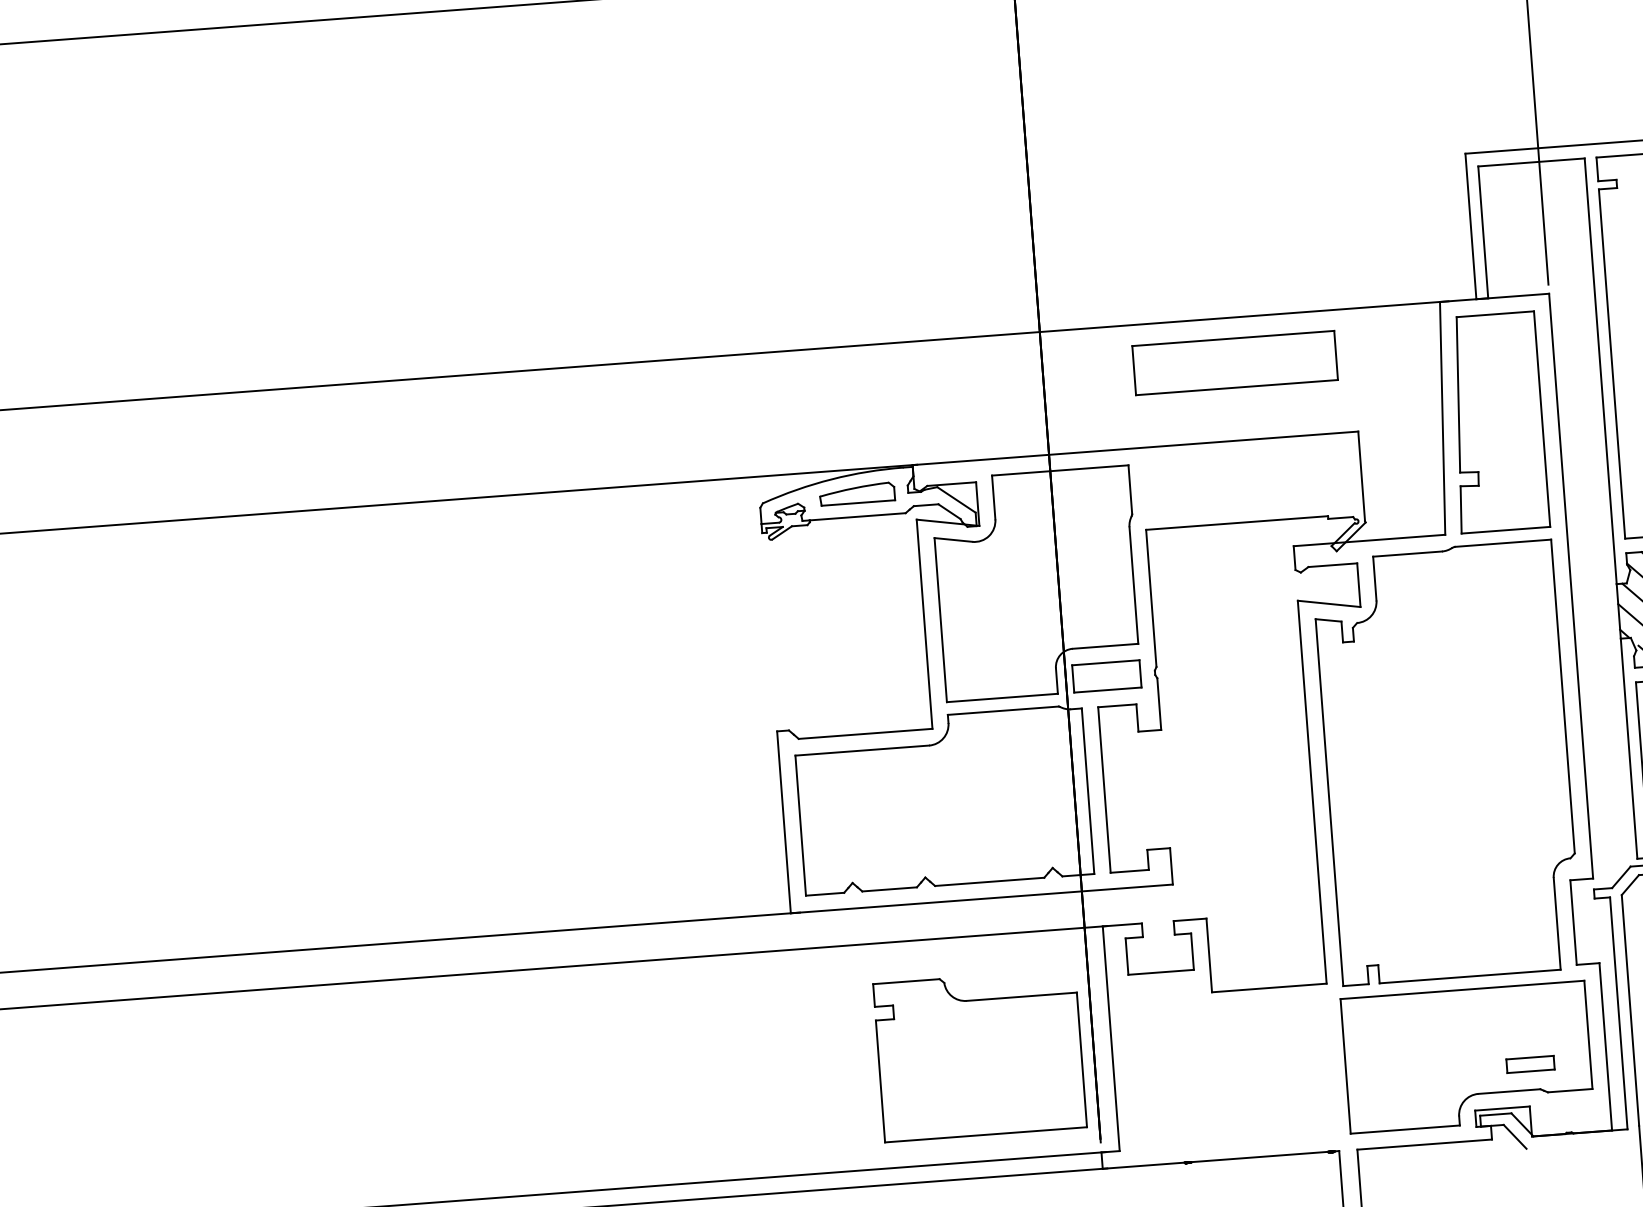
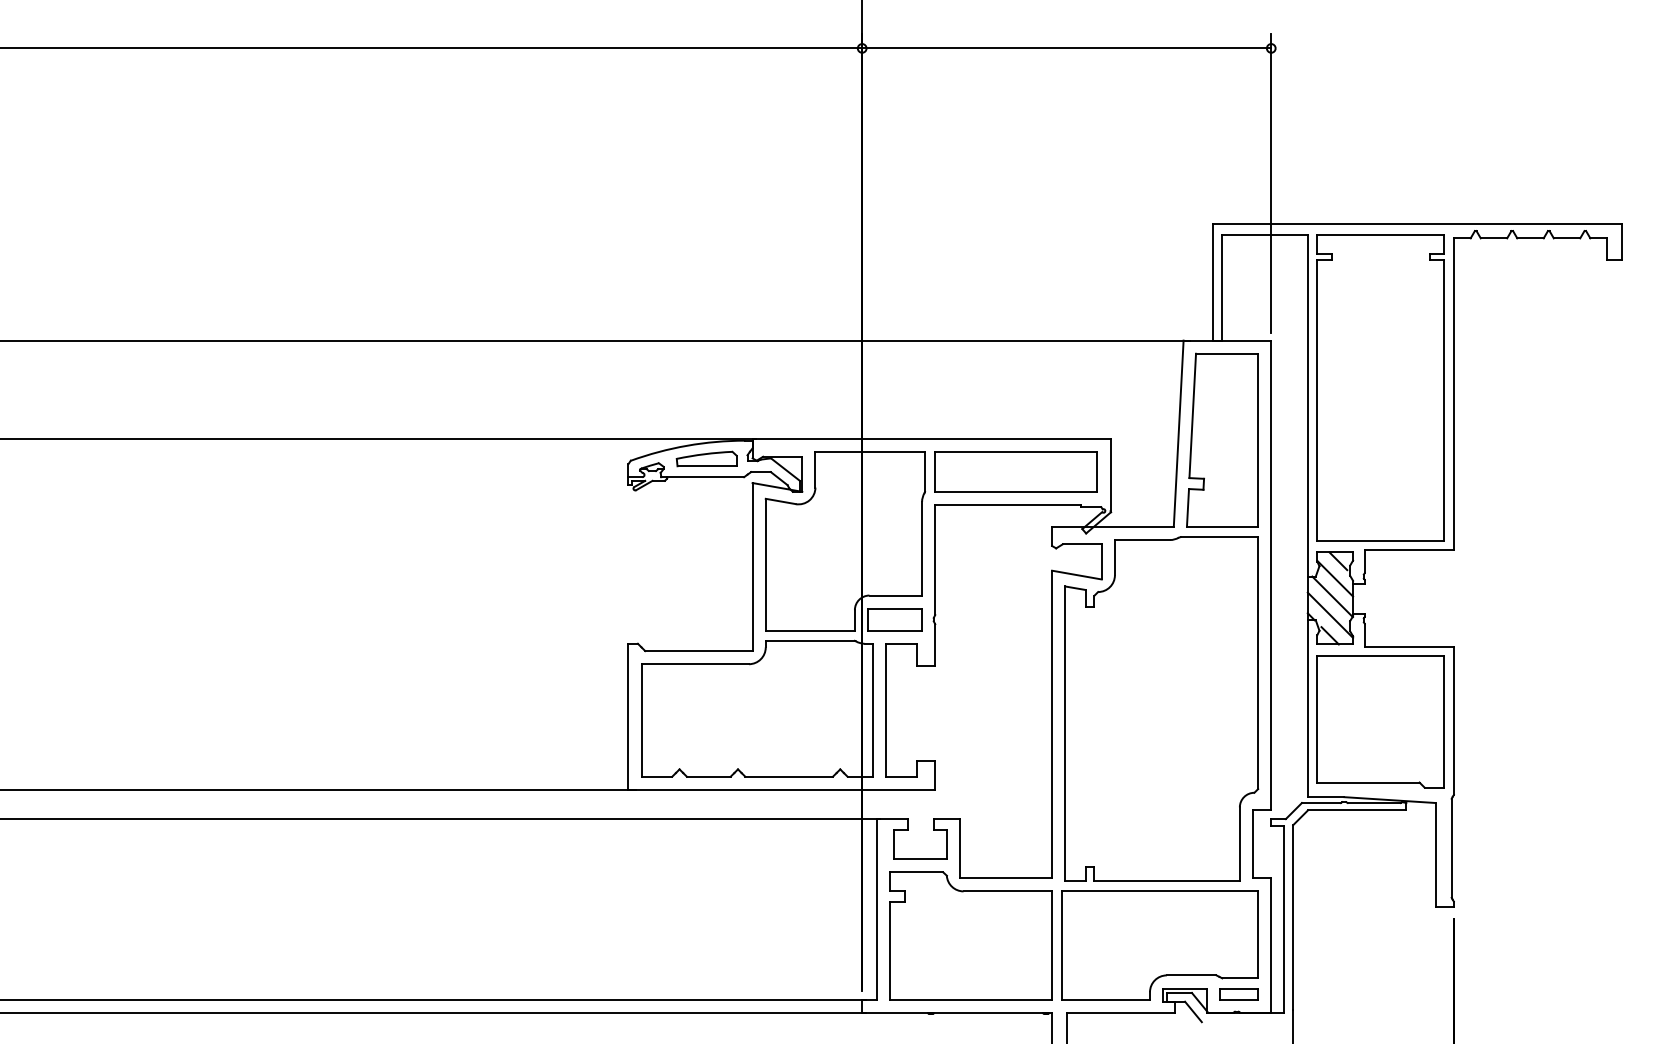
part: (1234, 362) -> (1015, 471), moved
part: (979, 1055) -> (970, 935), moved
part: (1529, 1065) -> (1238, 994), moved

